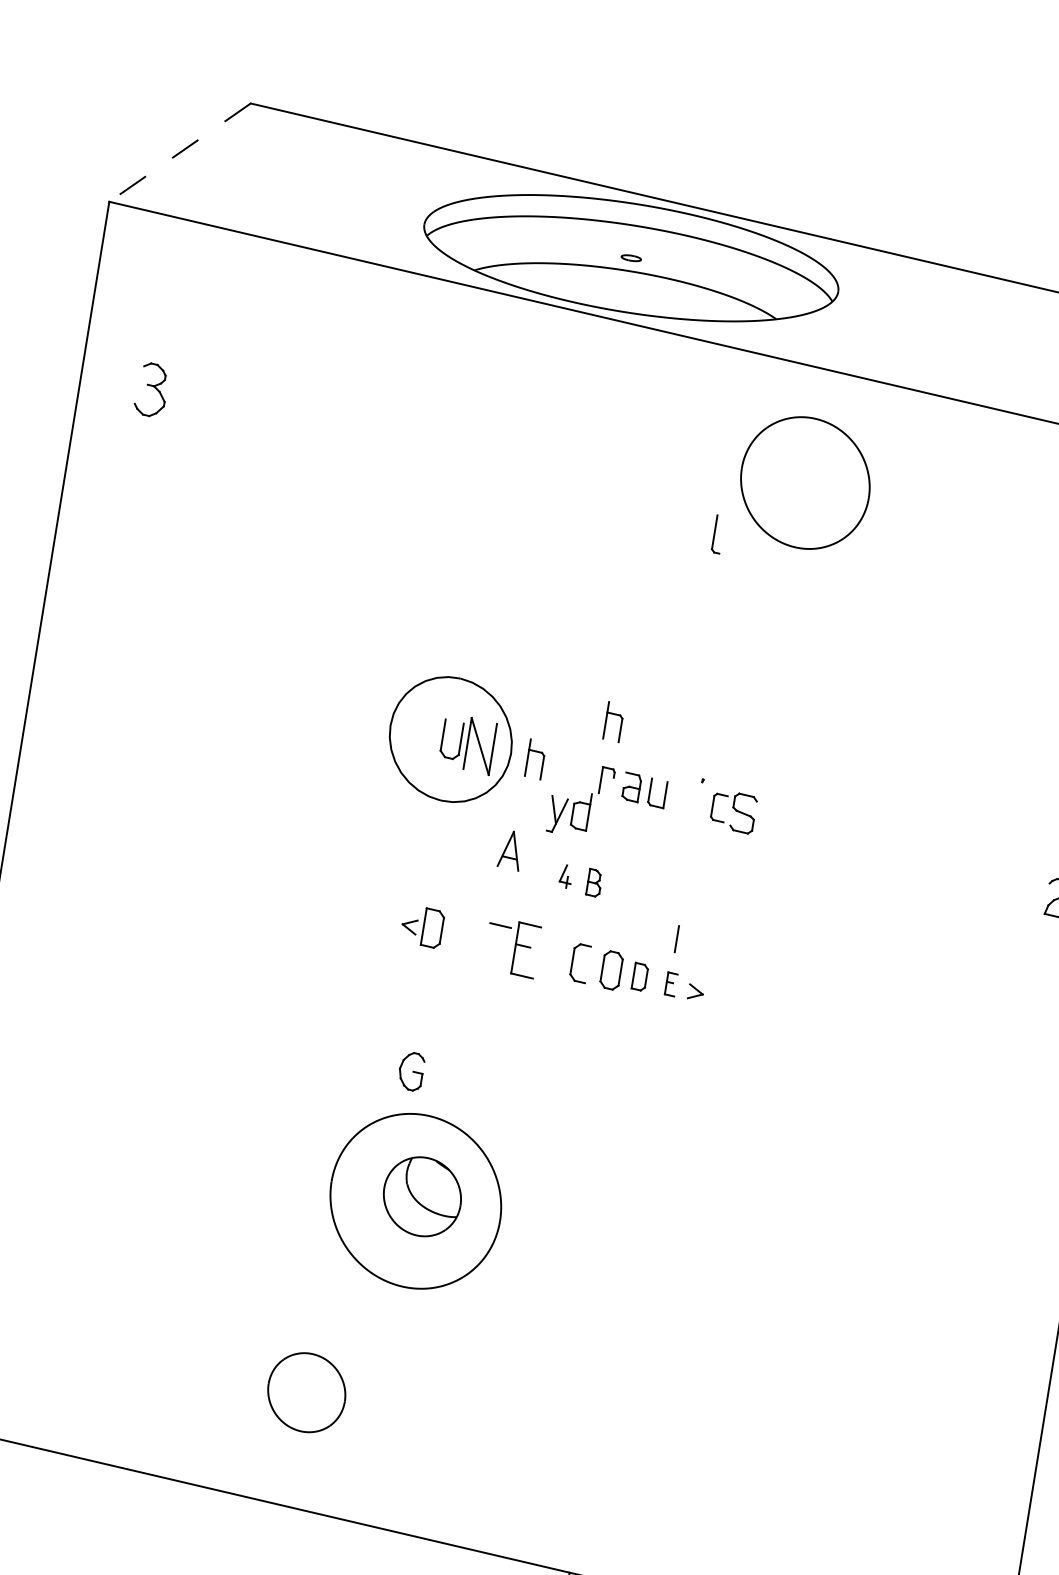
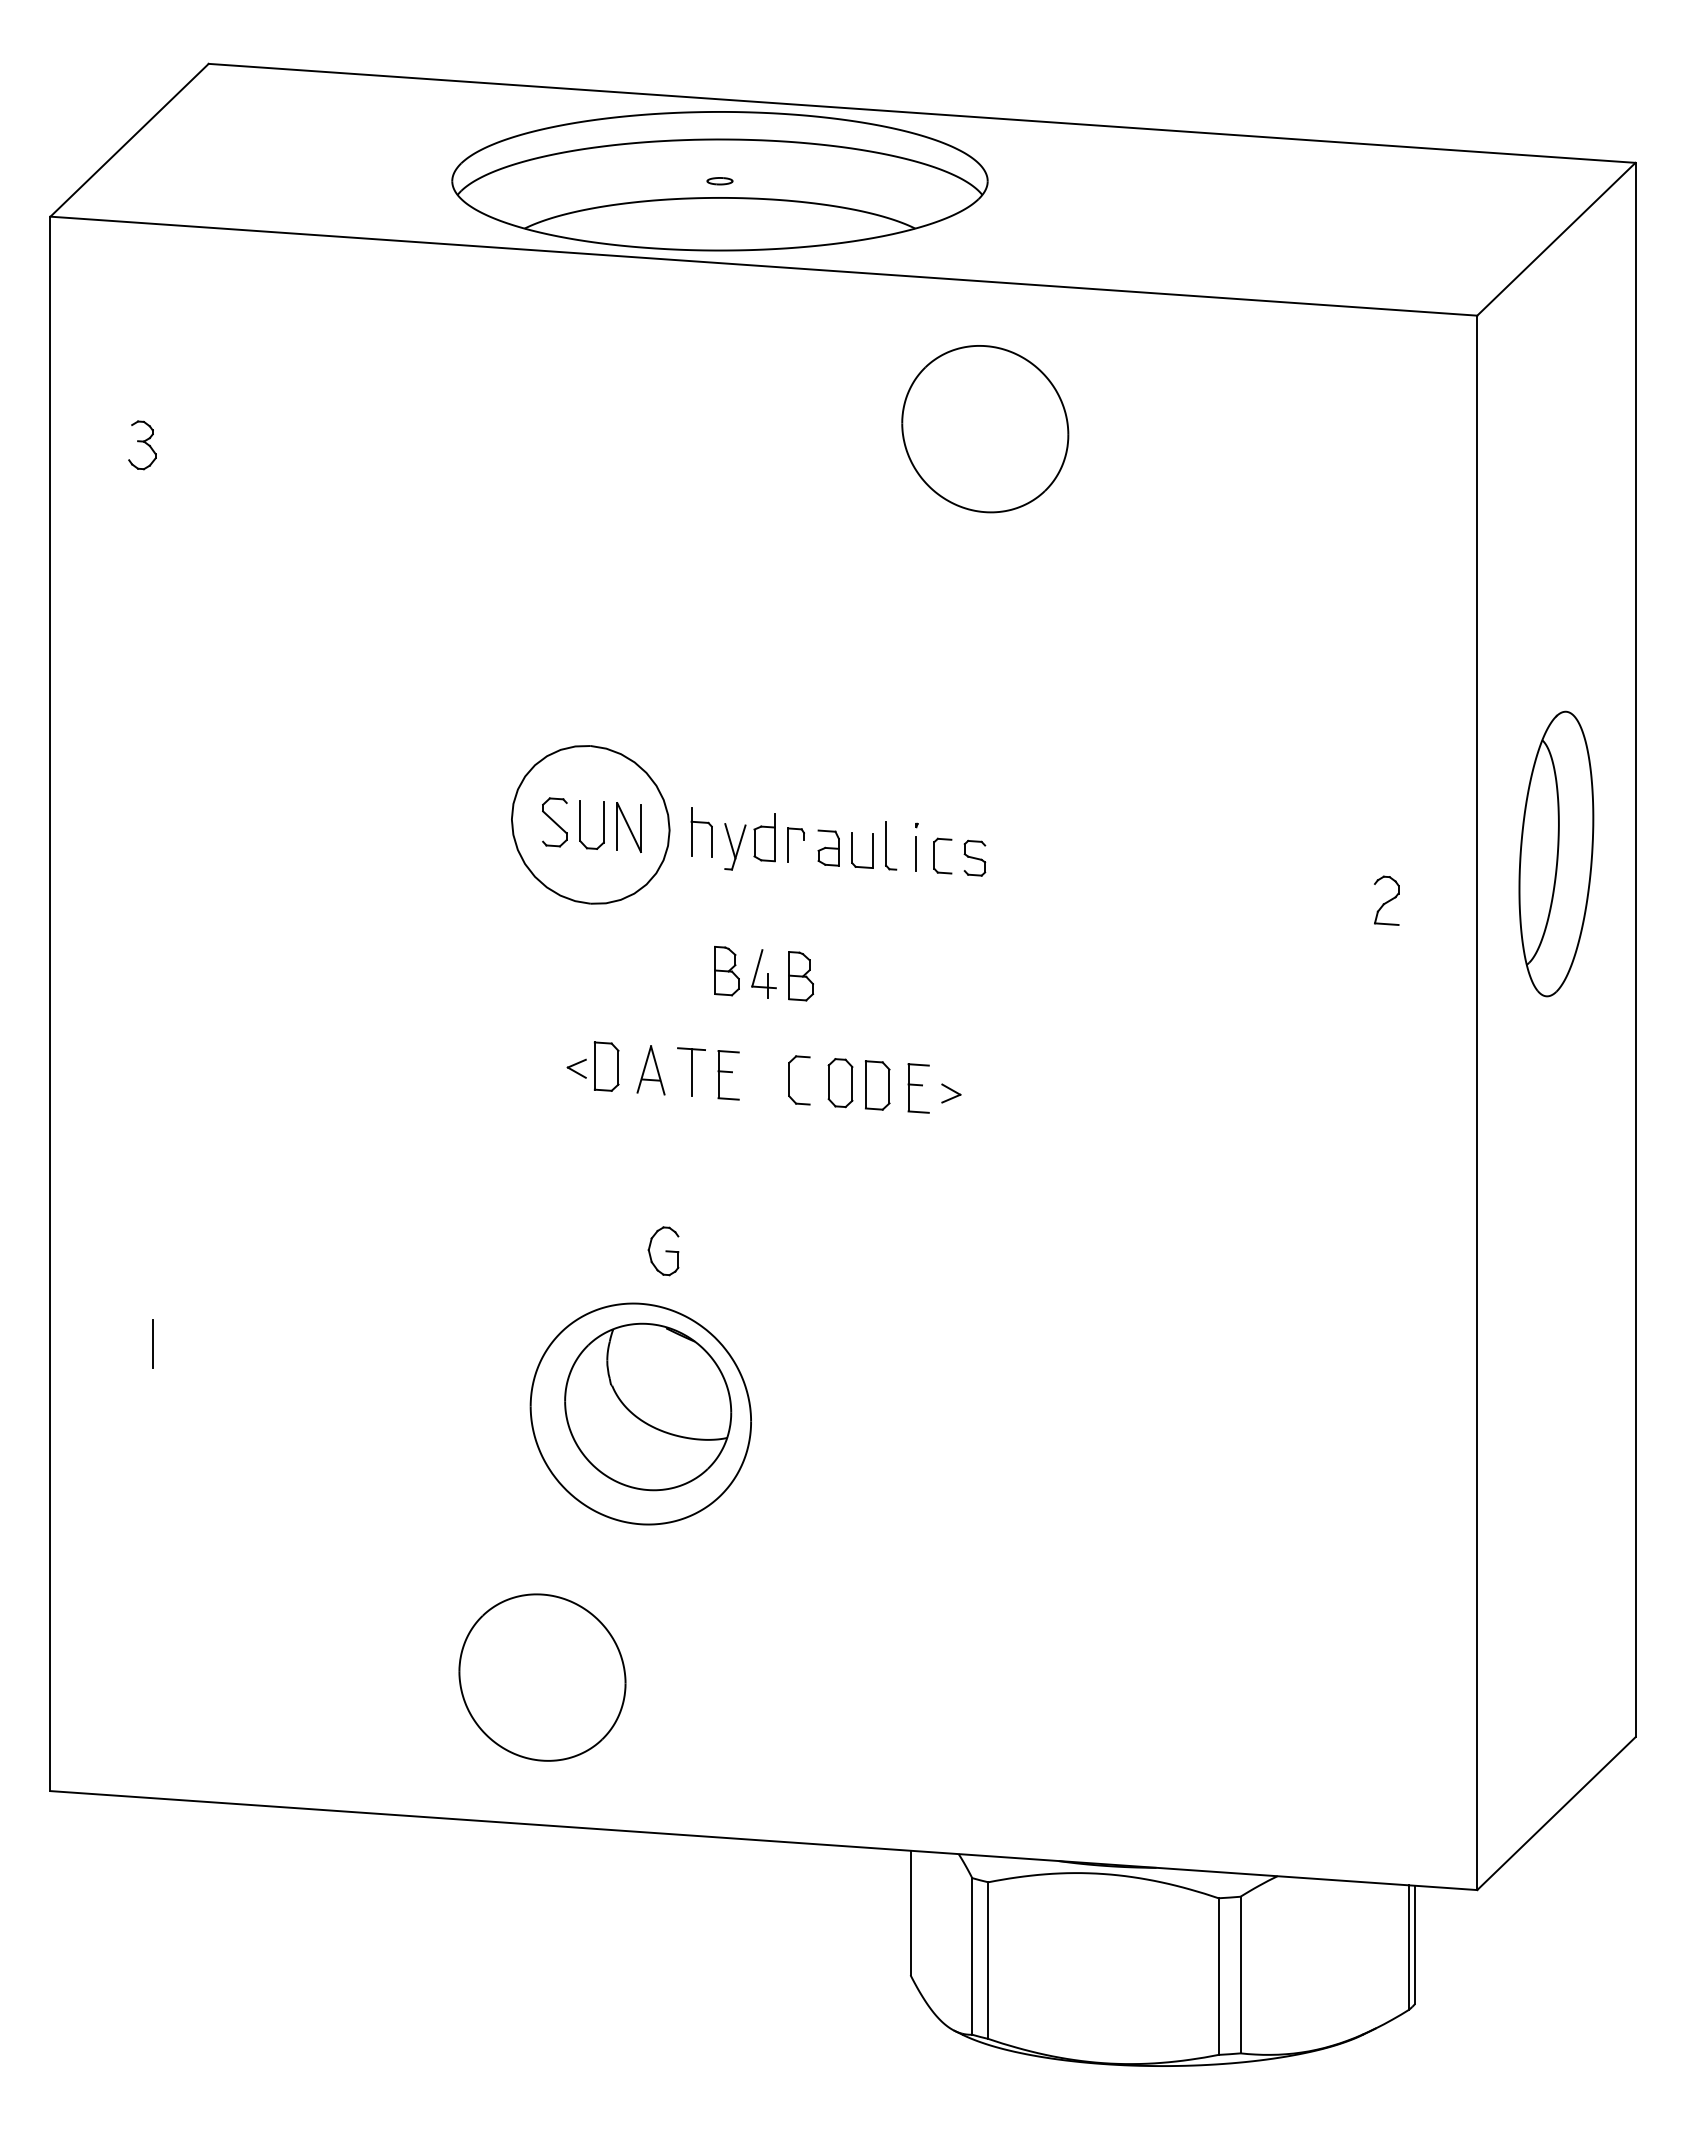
line: (179, 152) -> (129, 140), dashed -> solid
part: (151, 390) -> (142, 445), size x0.71
part: (718, 534) -> (891, 845), moved
part: (614, 715) -> (792, 760), removed
part: (423, 733) -> (554, 822), added
part: (479, 746) -> (628, 827), size x0.71
part: (568, 812) -> (749, 841), moved
part: (743, 812) -> (974, 857), size x0.71
part: (510, 850) -> (650, 1070), moved
part: (537, 869) -> (726, 971), added
part: (565, 876) -> (763, 973), size x1.67
part: (594, 883) -> (800, 976), size x1.43
line: (676, 938) -> (915, 853), moved
line: (497, 943) -> (691, 1072), added
part: (525, 950) -> (728, 1075), size x0.71
part: (639, 976) -> (877, 1085), size x1.43
part: (671, 984) -> (918, 1088), size x1.67
part: (411, 1071) -> (663, 1251), moved
line: (47, 1085) -> (152, 1343), added
part: (422, 1196) -> (648, 1406), size x1.67
part: (306, 1392) -> (542, 1677), size x1.67

